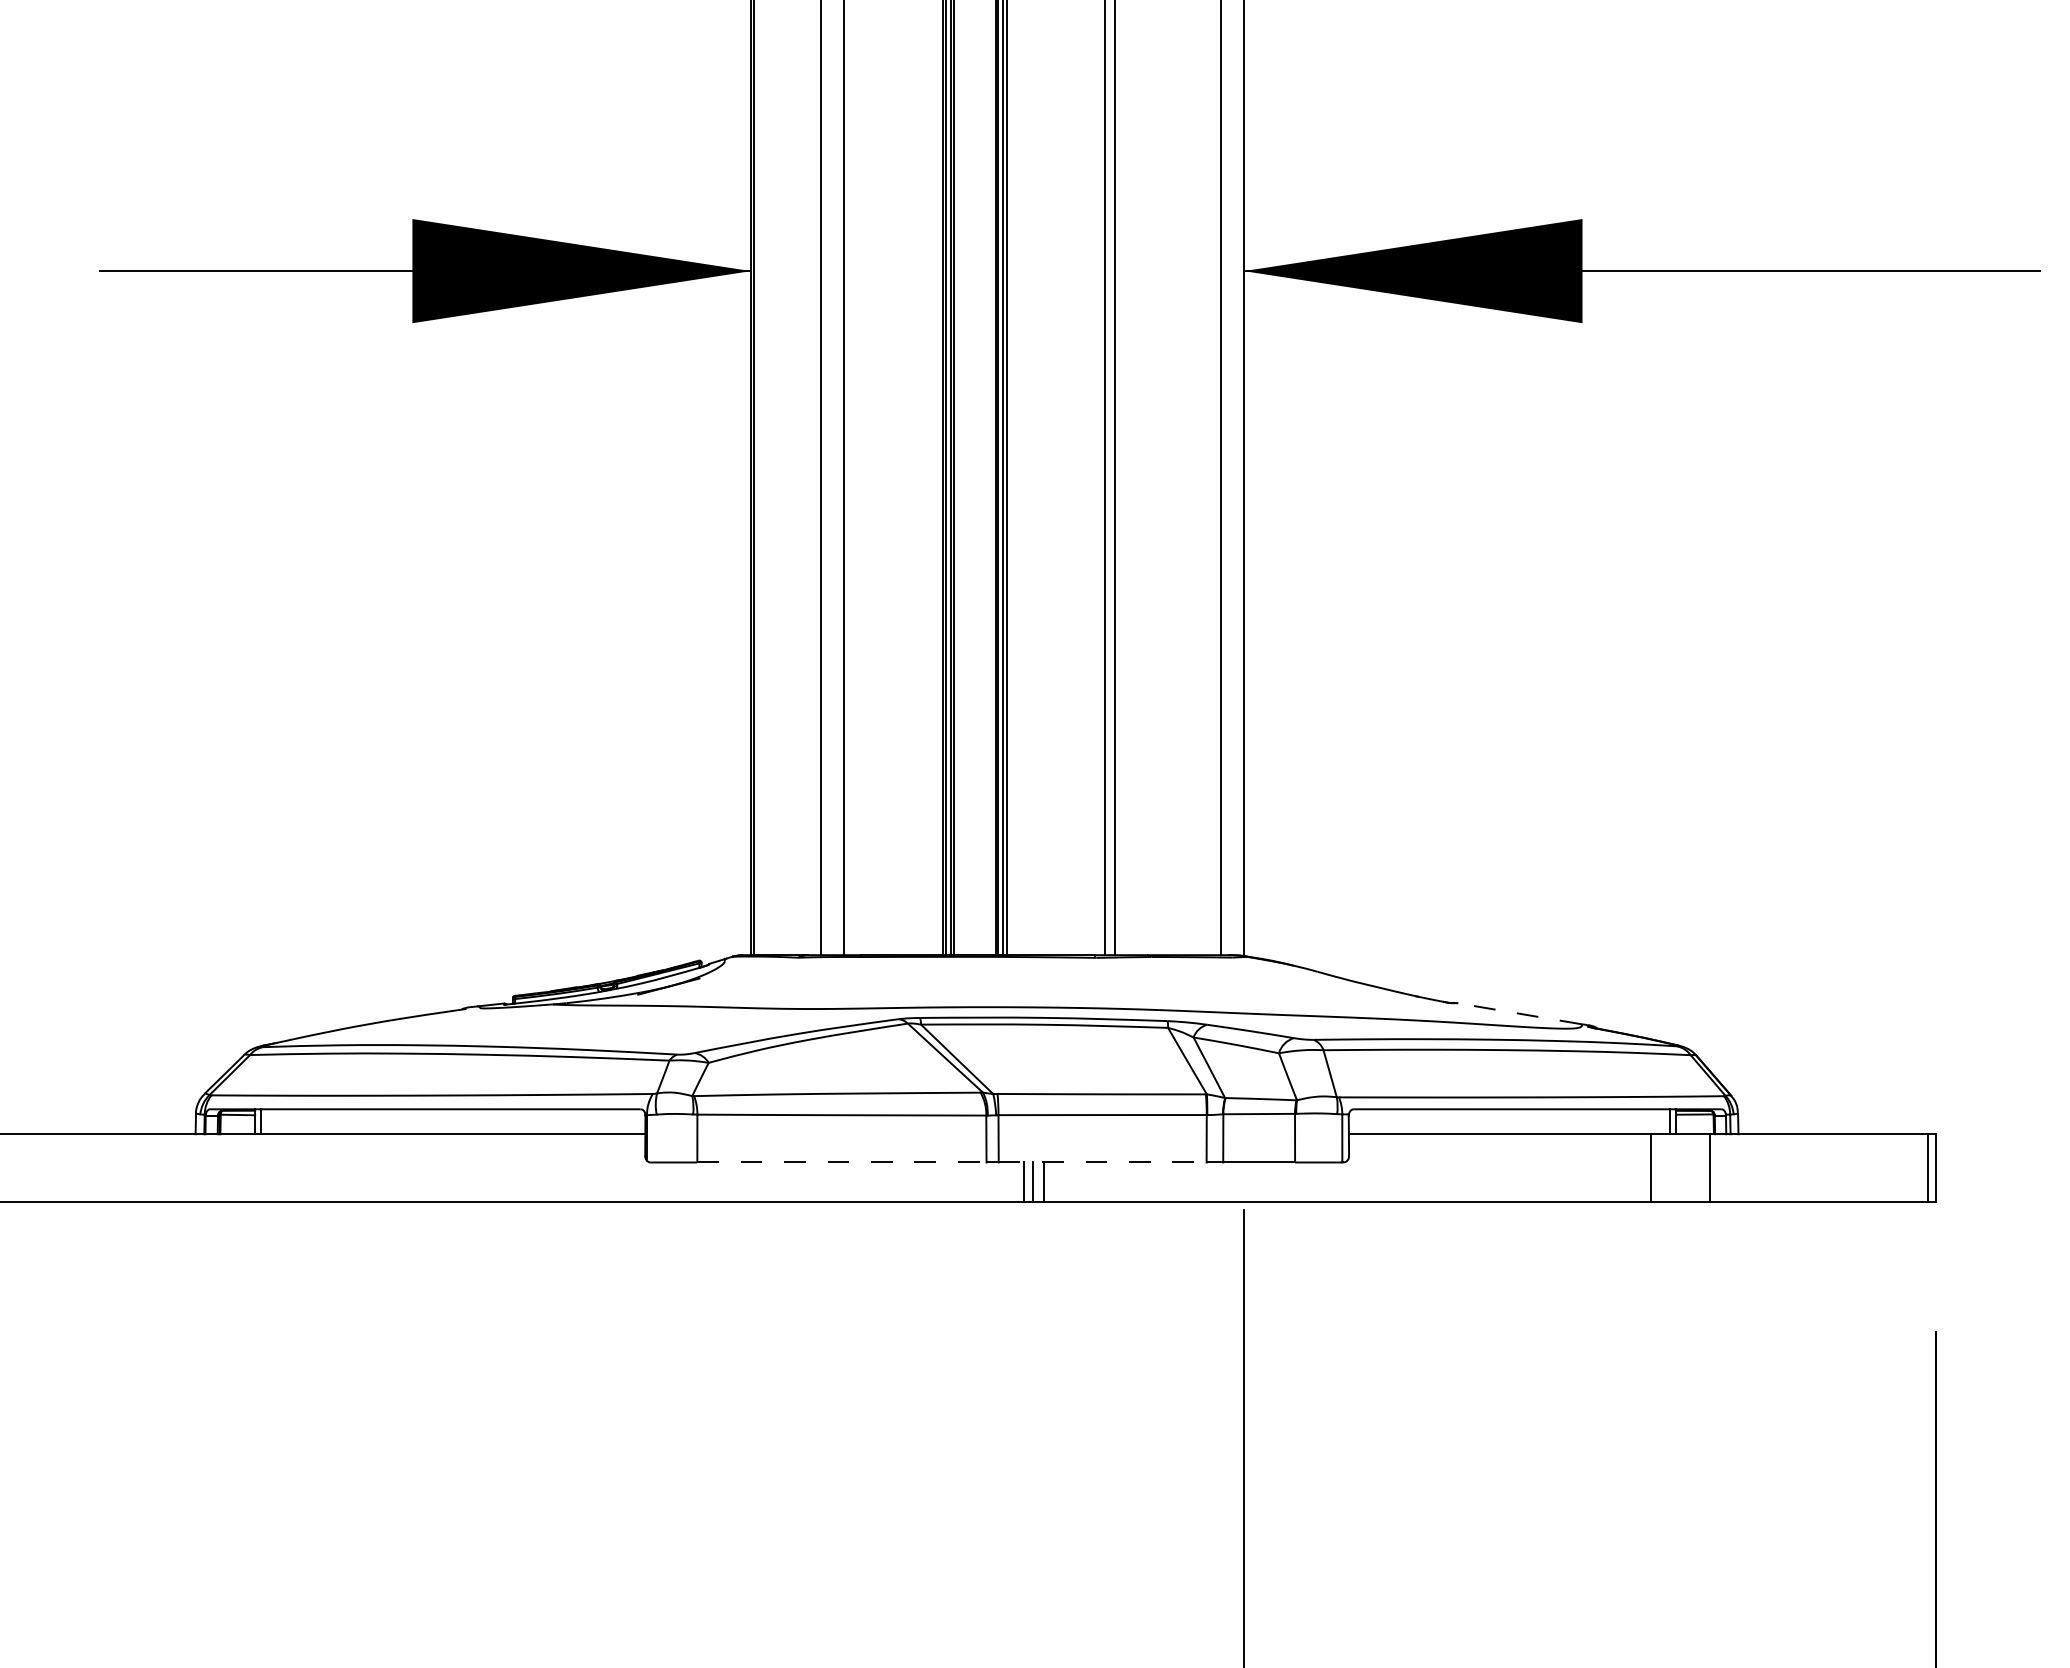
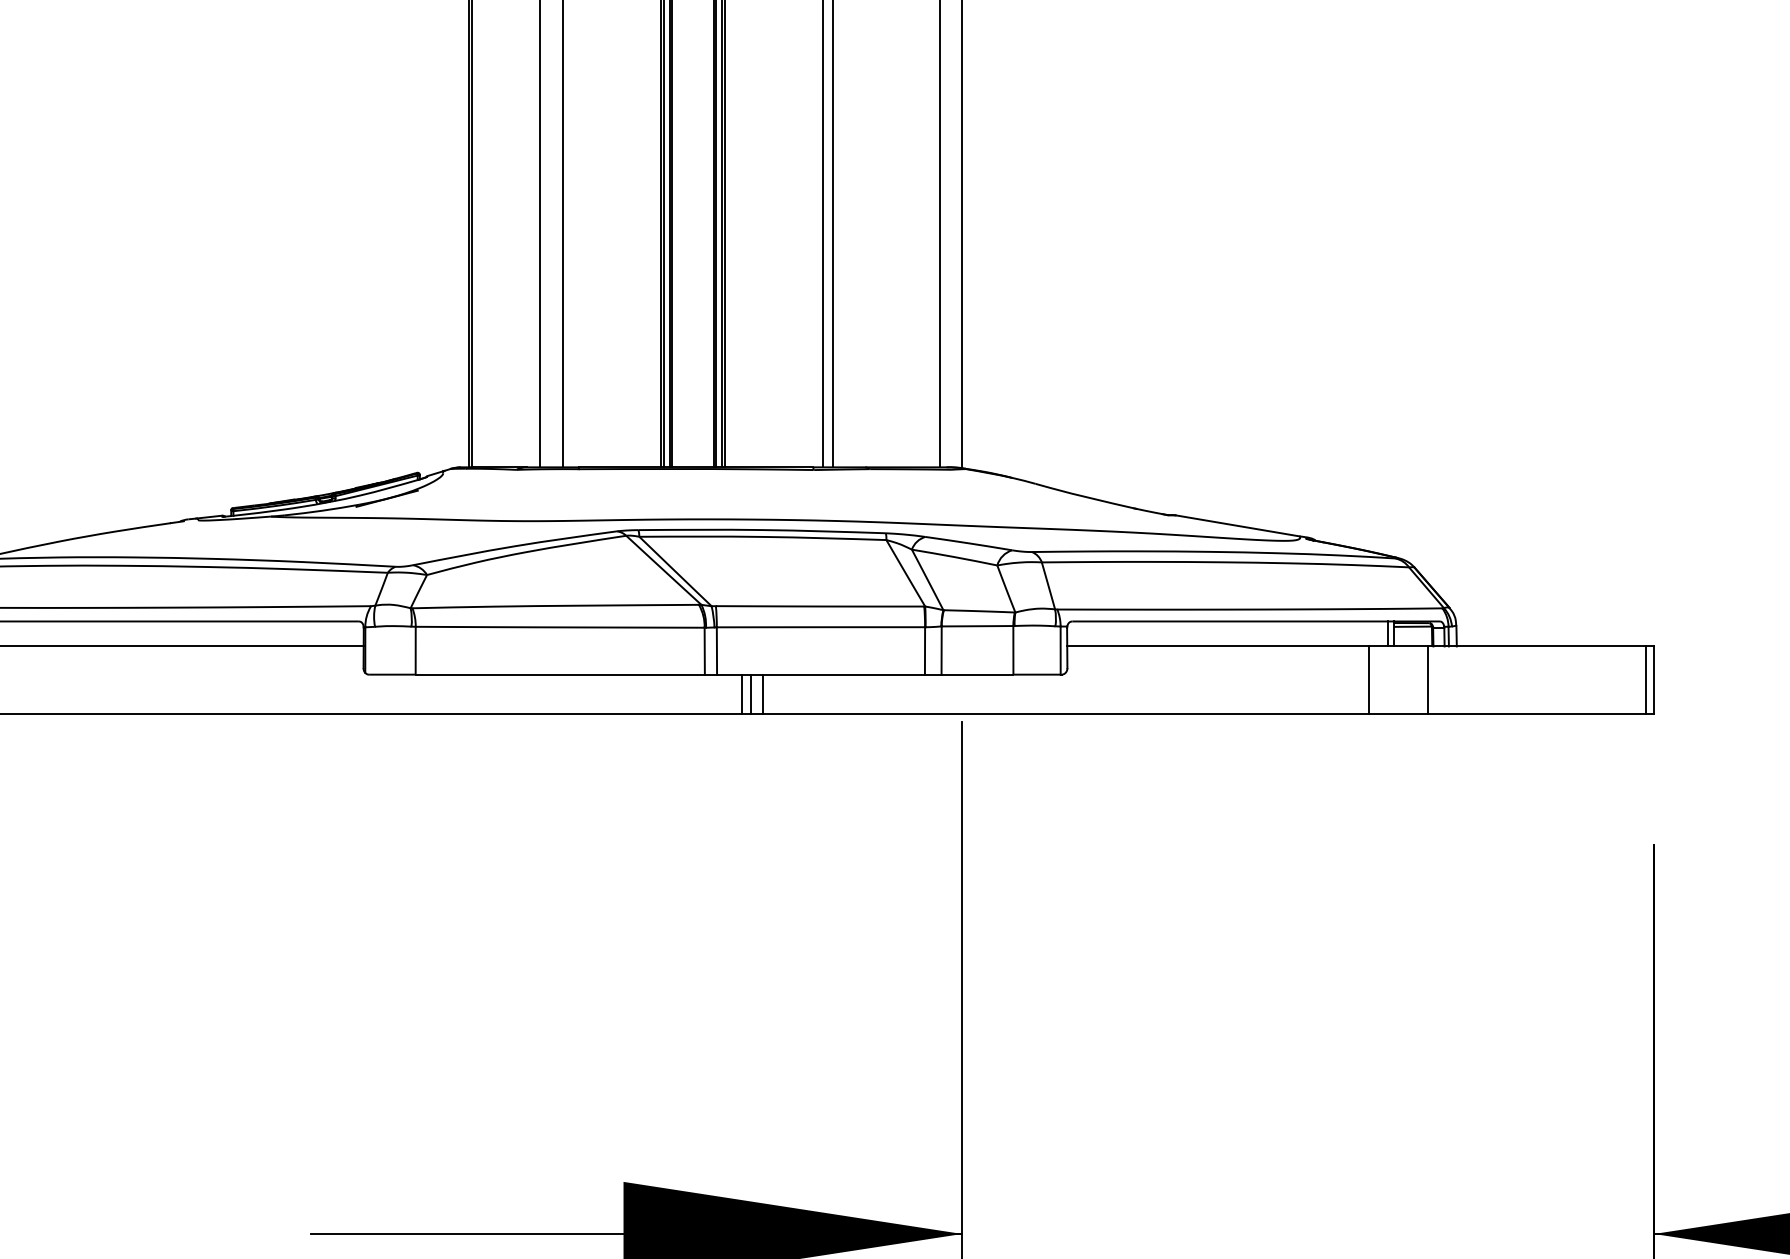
line: (1519, 1013) -> (1237, 525), dashed -> solid
line: (841, 1162) -> (559, 674), dashed -> solid
line: (1102, 1162) -> (820, 674), dashed -> solid

